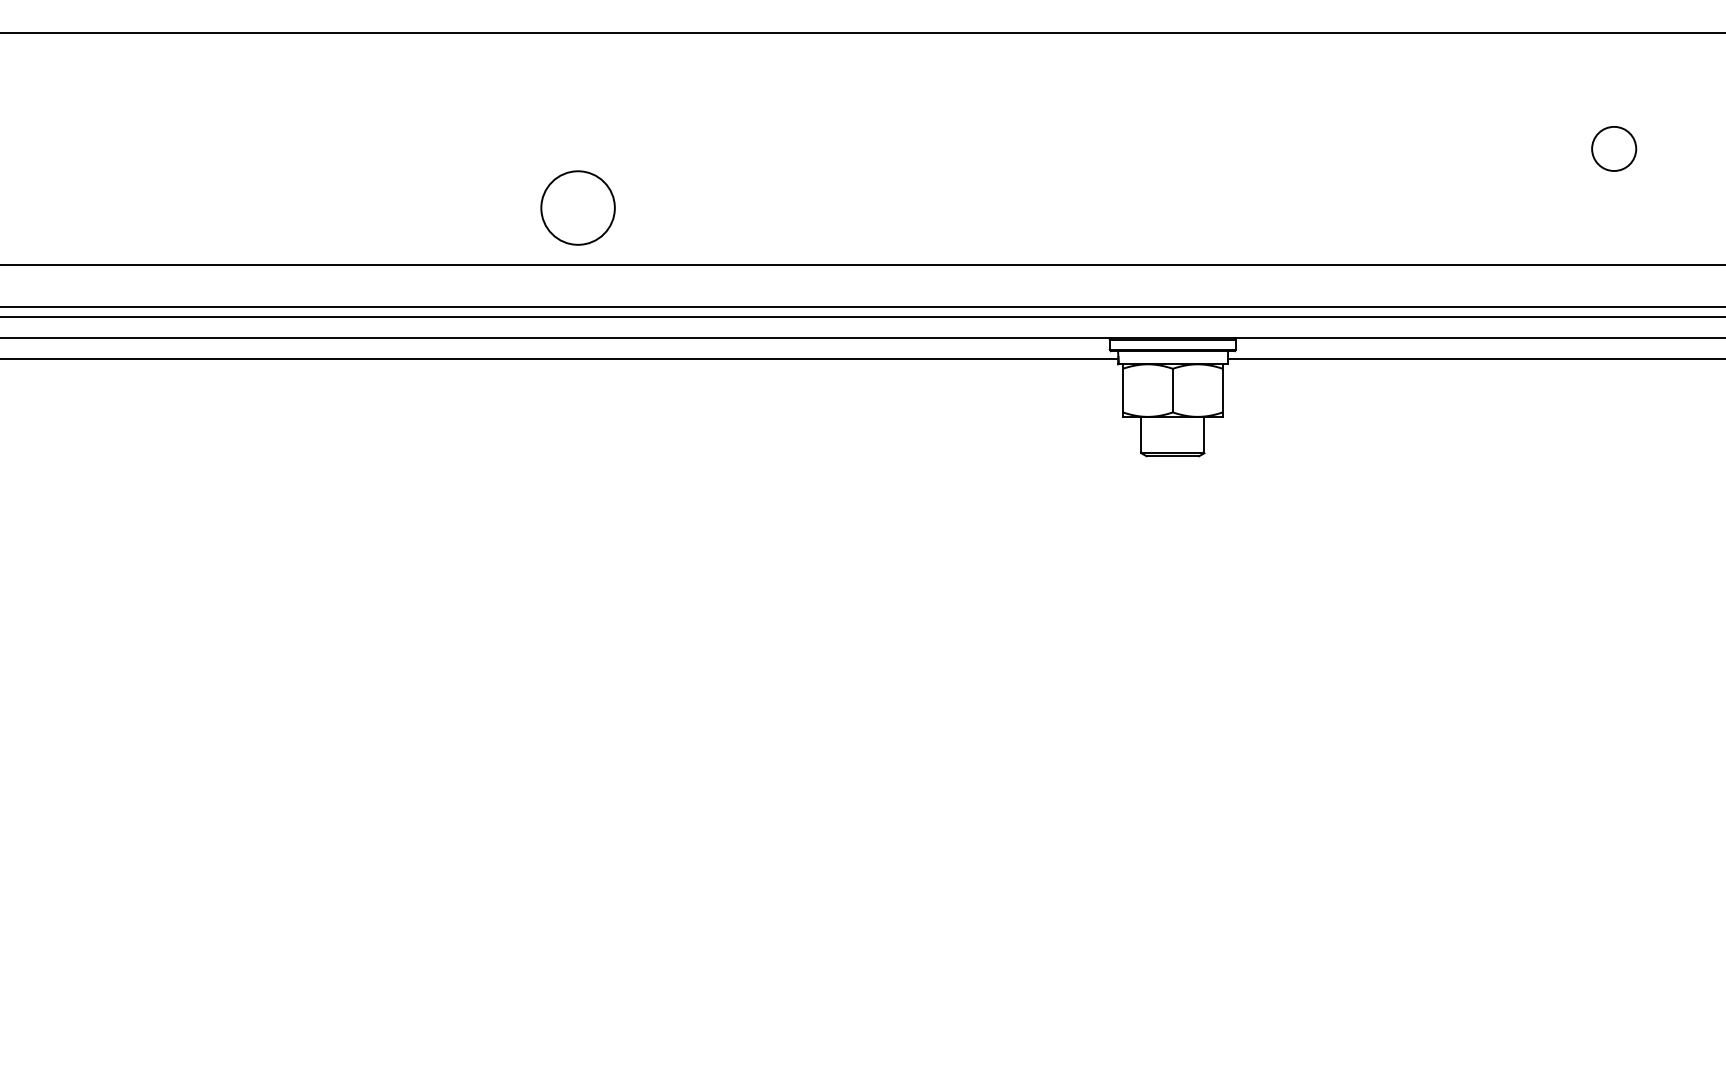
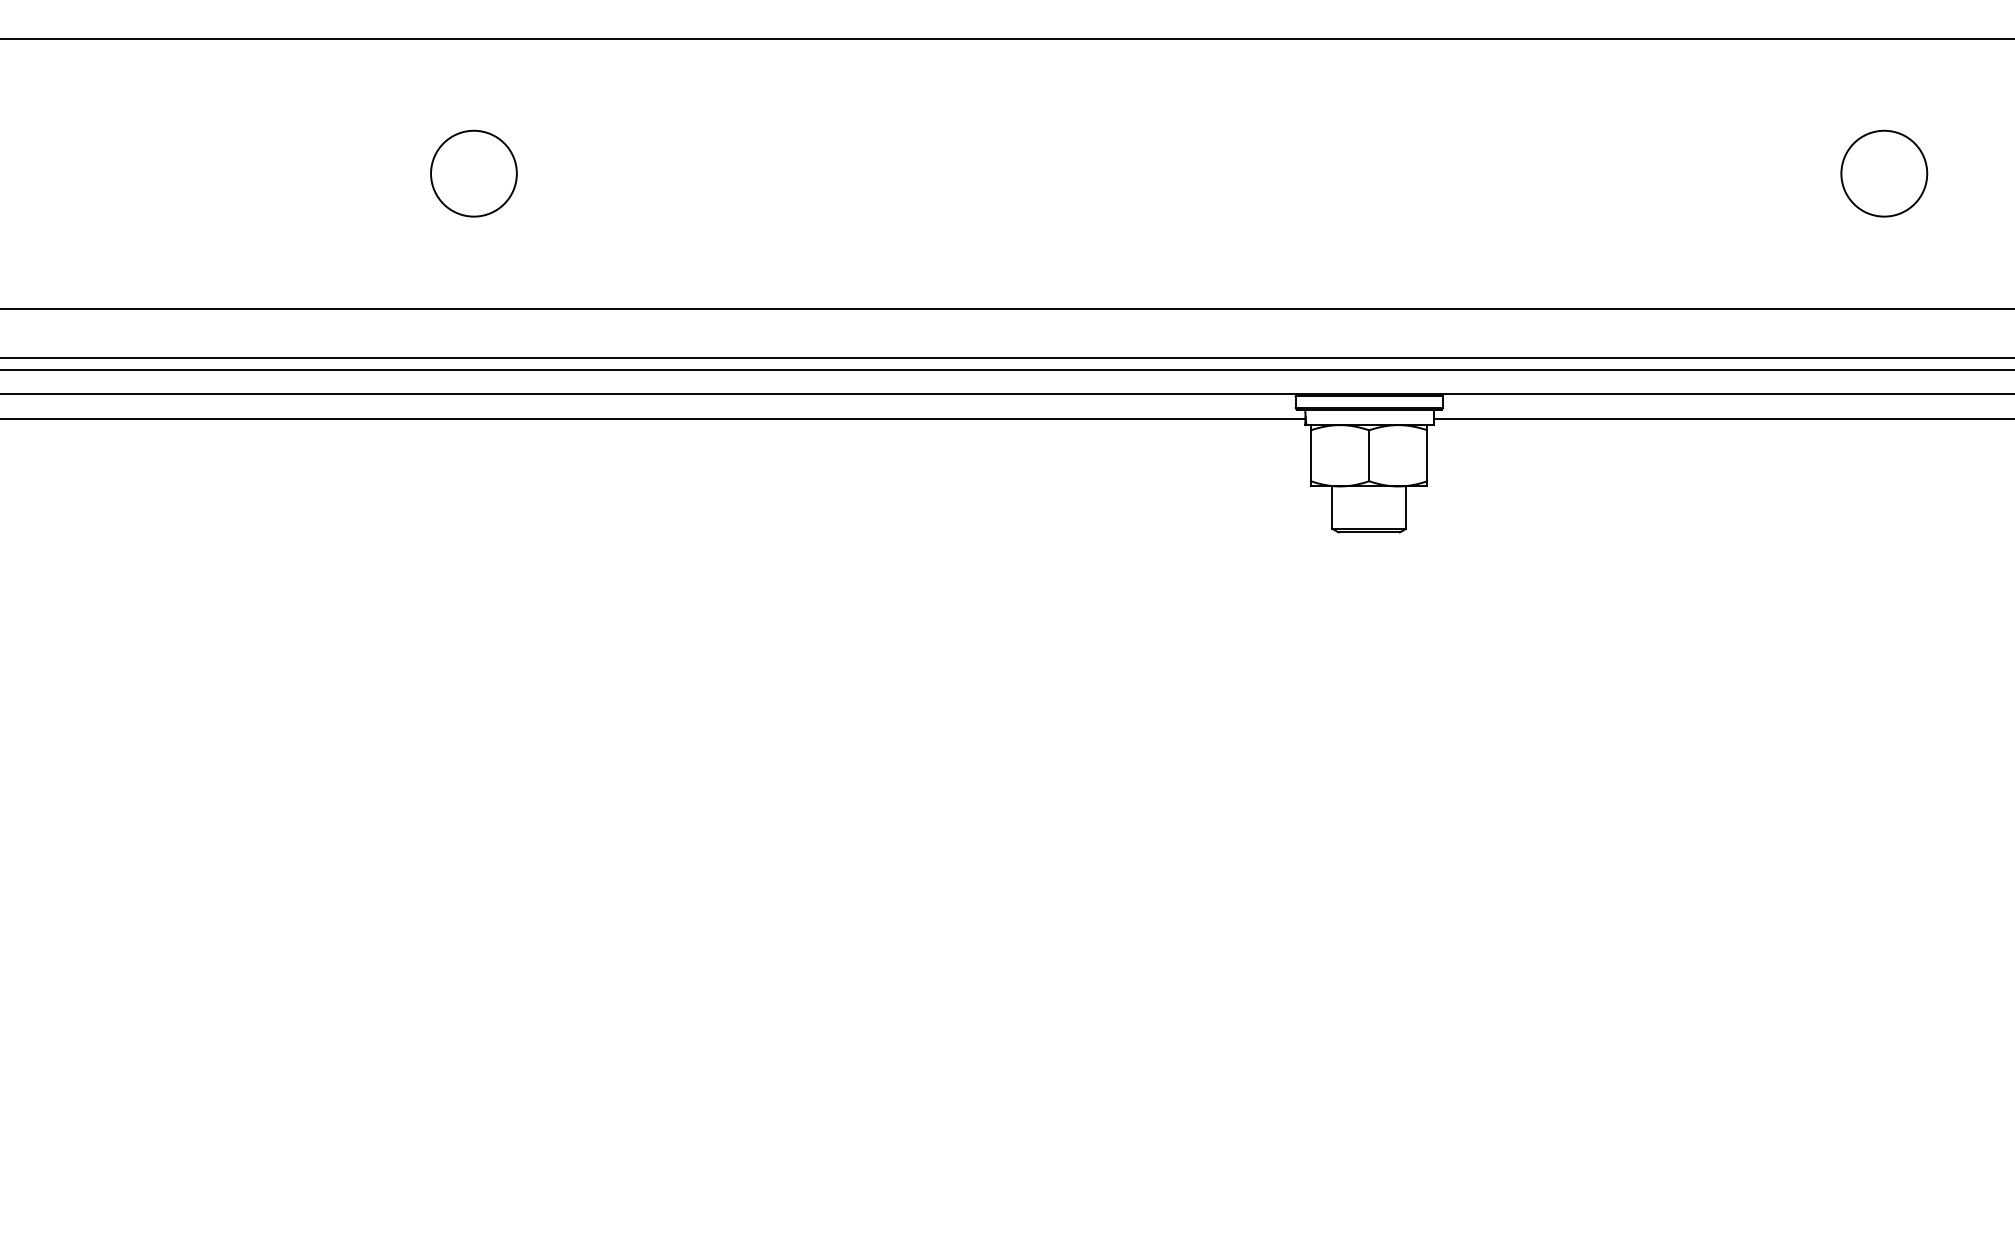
circle: (1614, 148) -> (1884, 173), size x1.67
circle: (577, 207) -> (473, 173), moved

